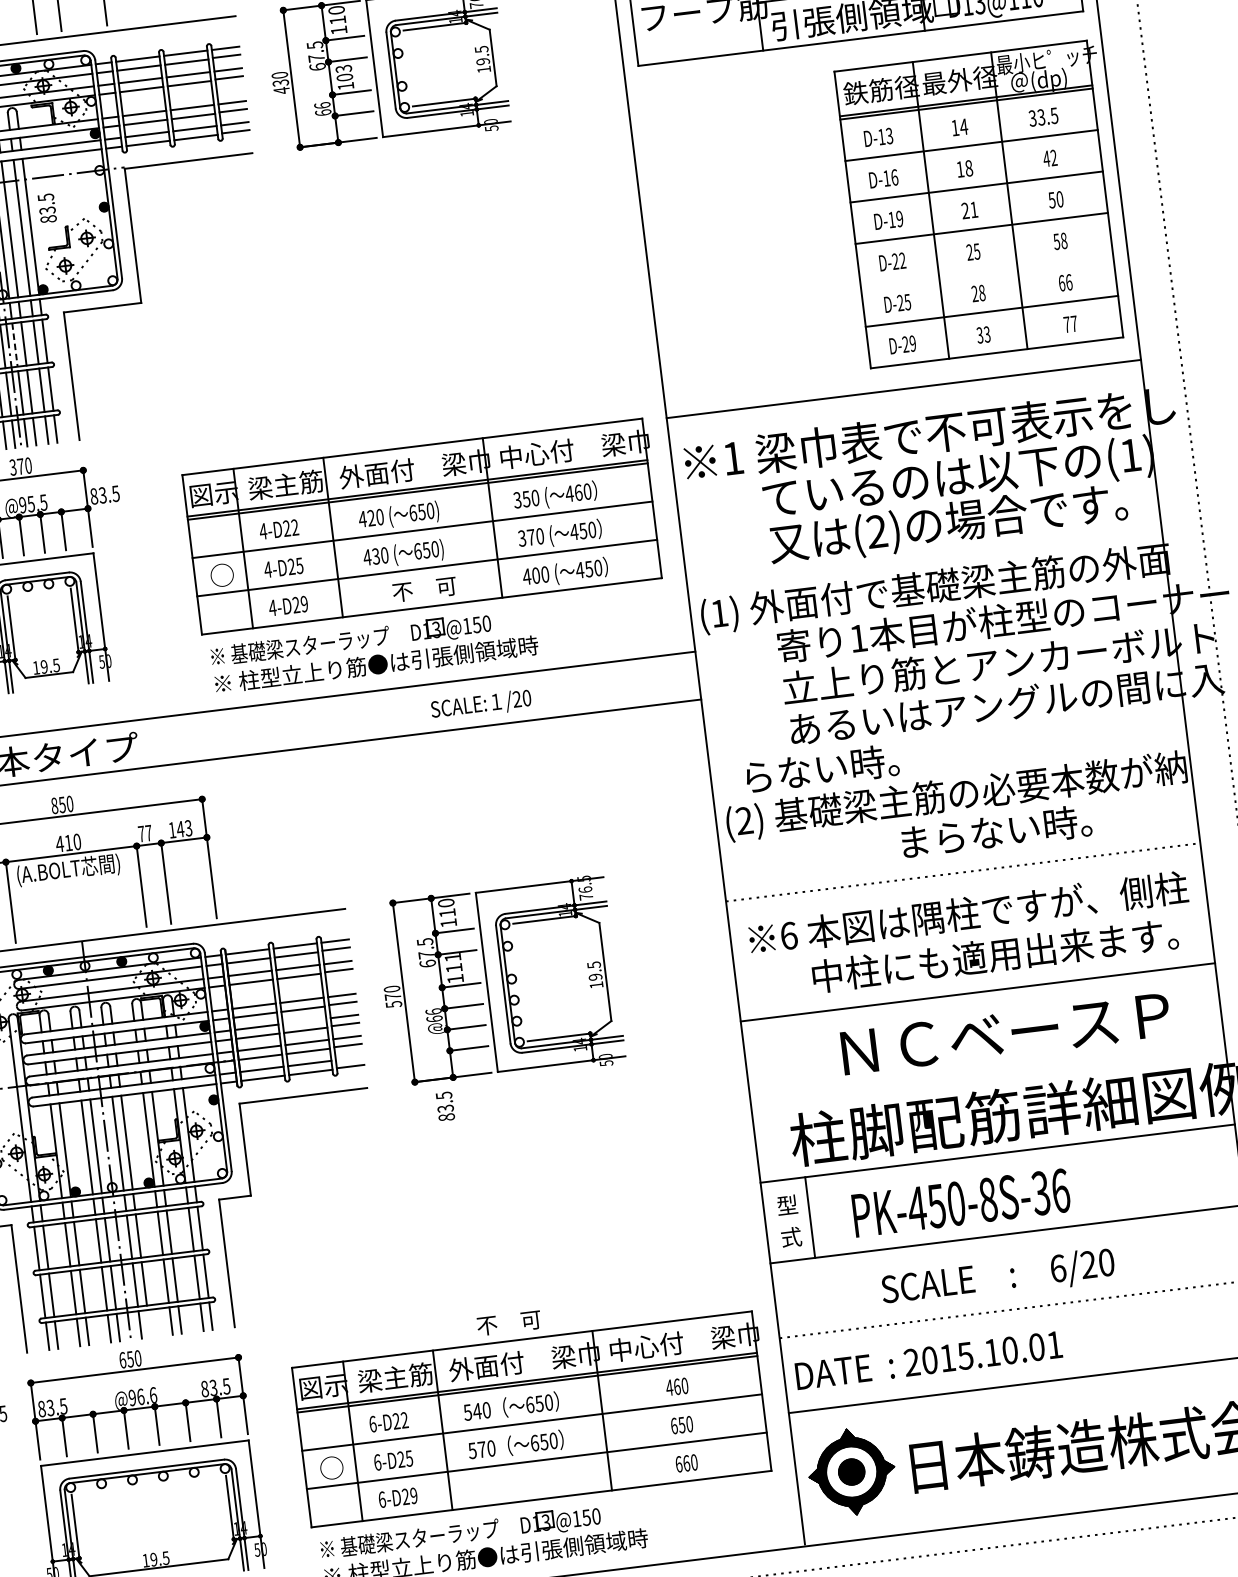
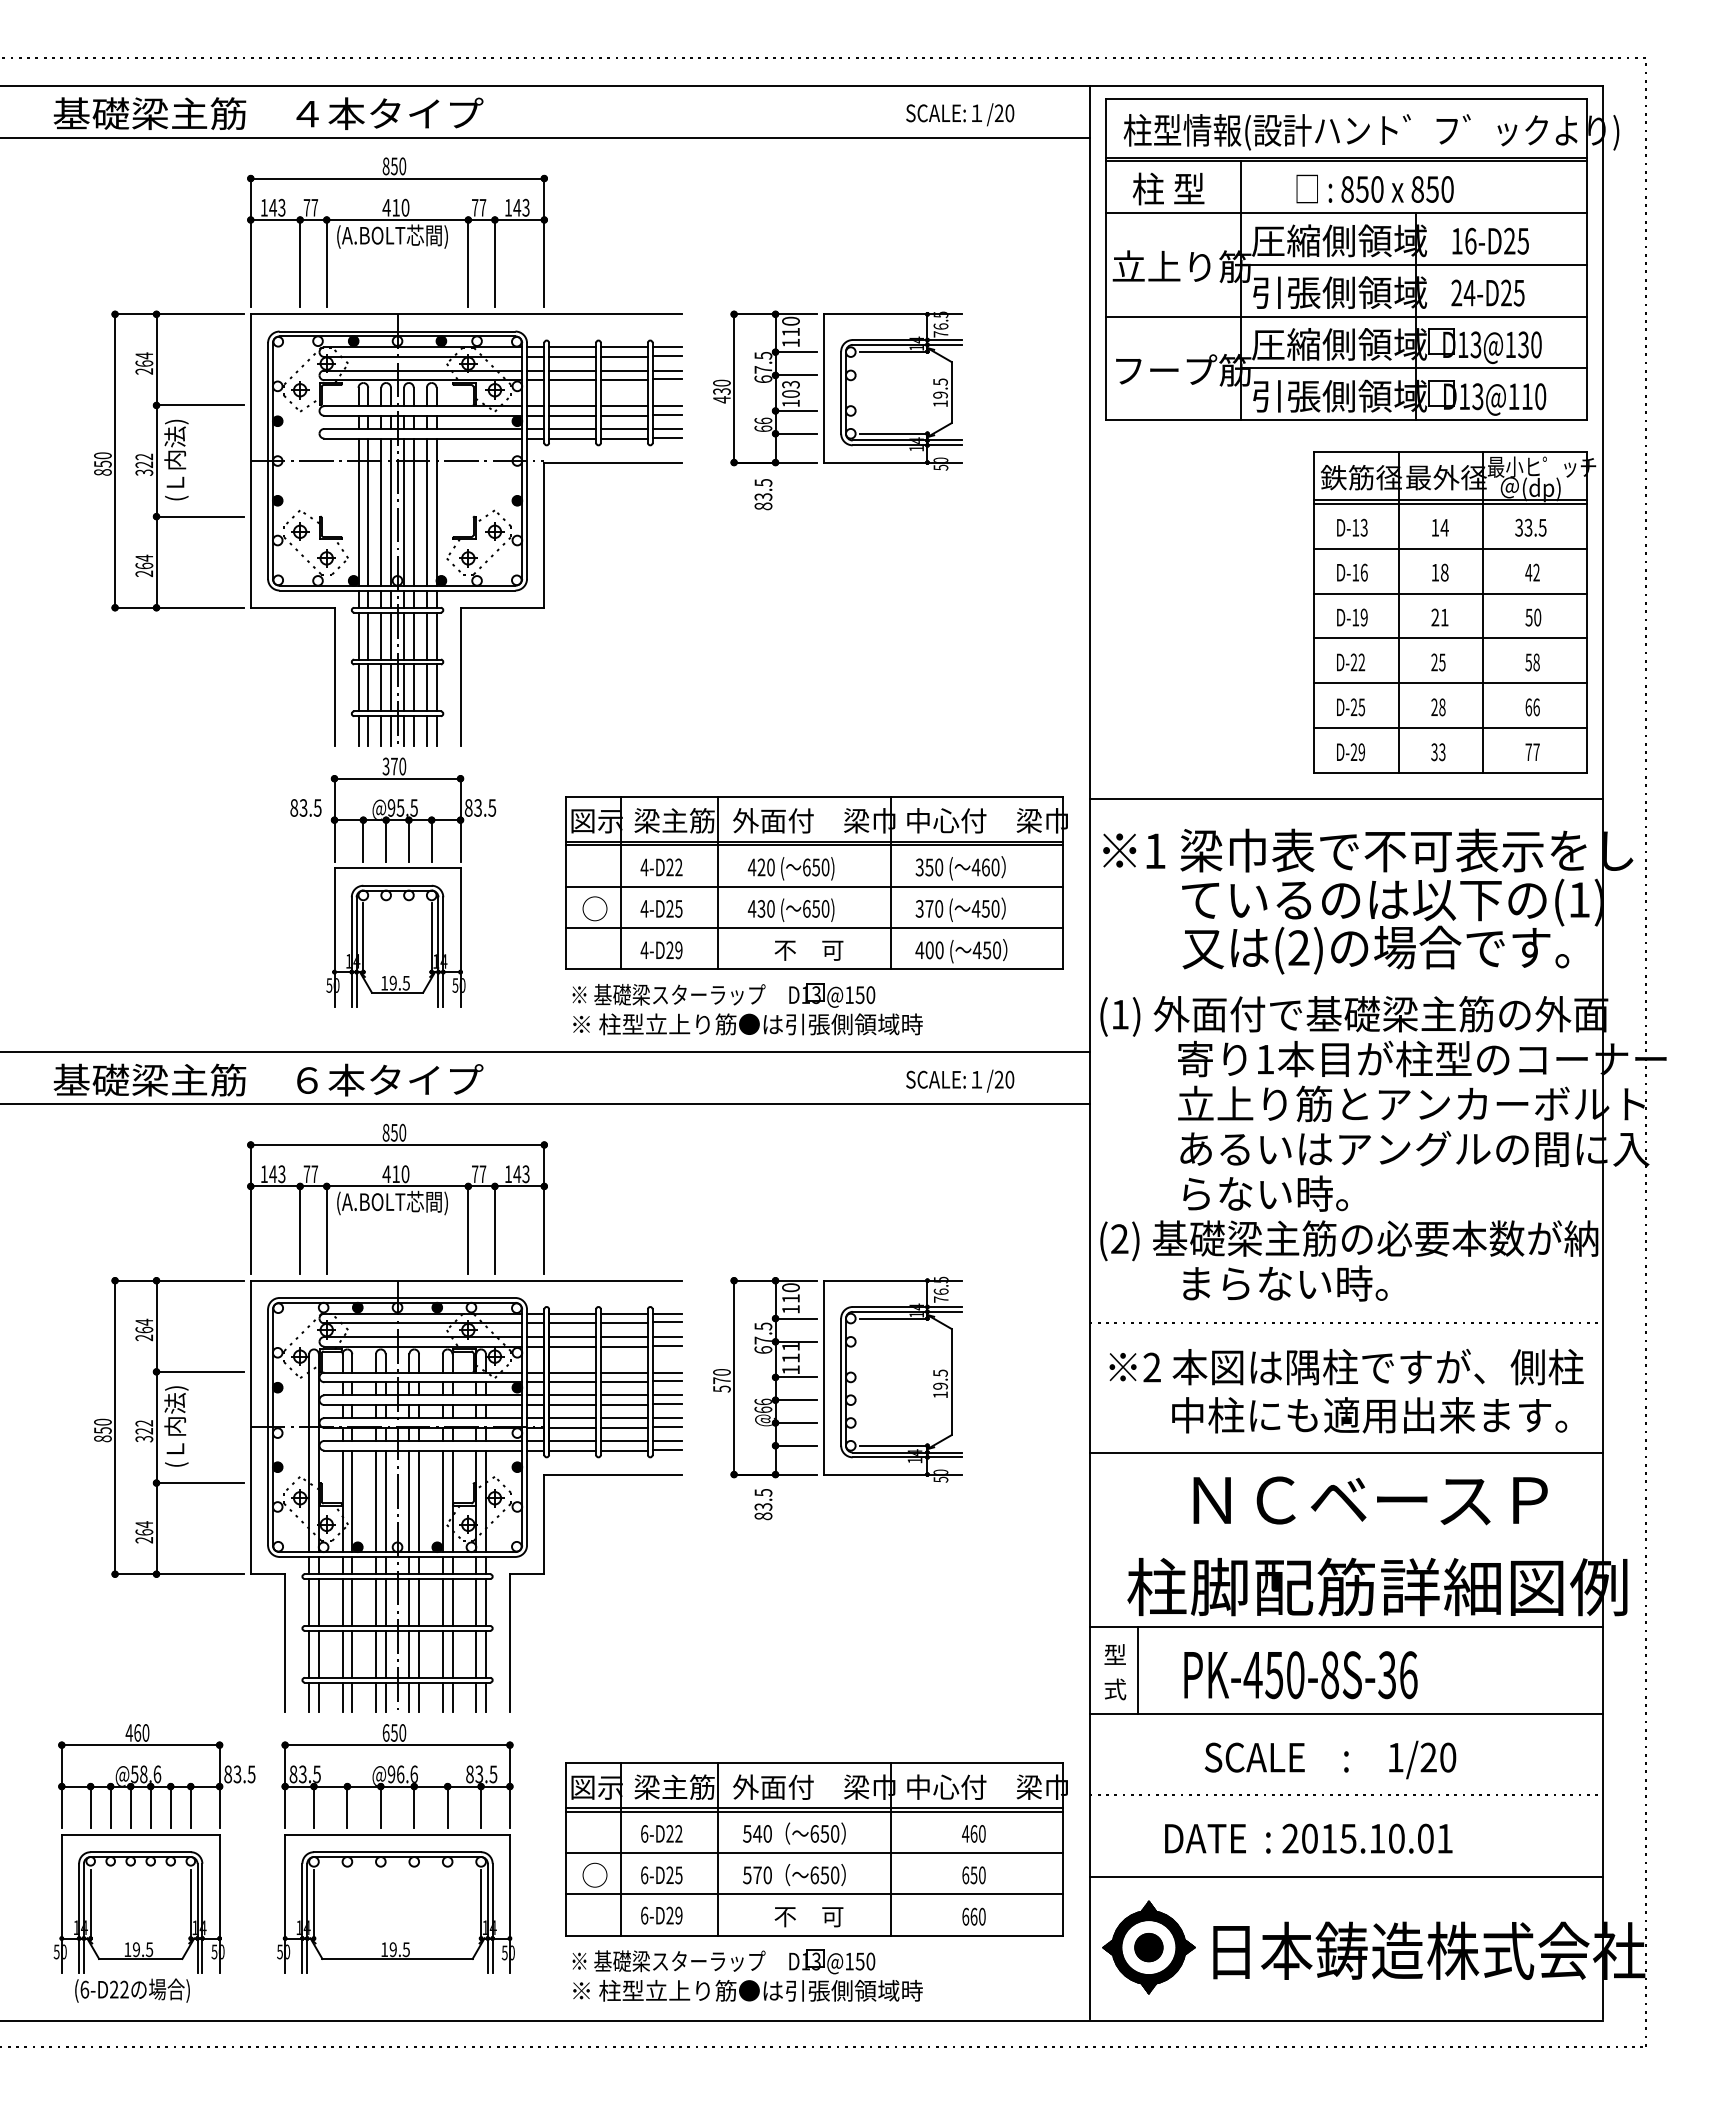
text: (47, 208) -> (763, 494), moved
line: (986, 270) -> (1450, 683), added
line: (15, 345) -> (404, 636), dashed -> solid
text: (481, 704) -> (960, 1080), moved
text: (822, 768) -> (1265, 1193), moved
text: (996, 831) -> (1285, 1283), moved
text: (789, 935) -> (1152, 1367), 6 -> 2
line: (303, 1021) -> (623, 1395), added
line: (349, 1058) -> (667, 1440), added
text: (1057, 1268) -> (1395, 1757), 6/20 -> 1/20
line: (149, 1323) -> (419, 1697), added
text: (508, 1323) -> (808, 1917), moved
text: (928, 1360) -> (1308, 1838), moved

